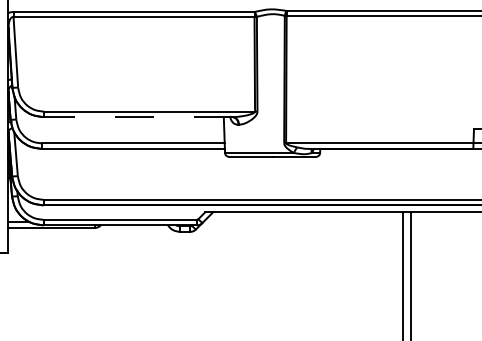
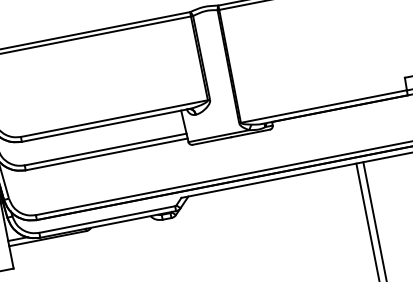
line: (138, 117) -> (105, 125), dashed -> solid

